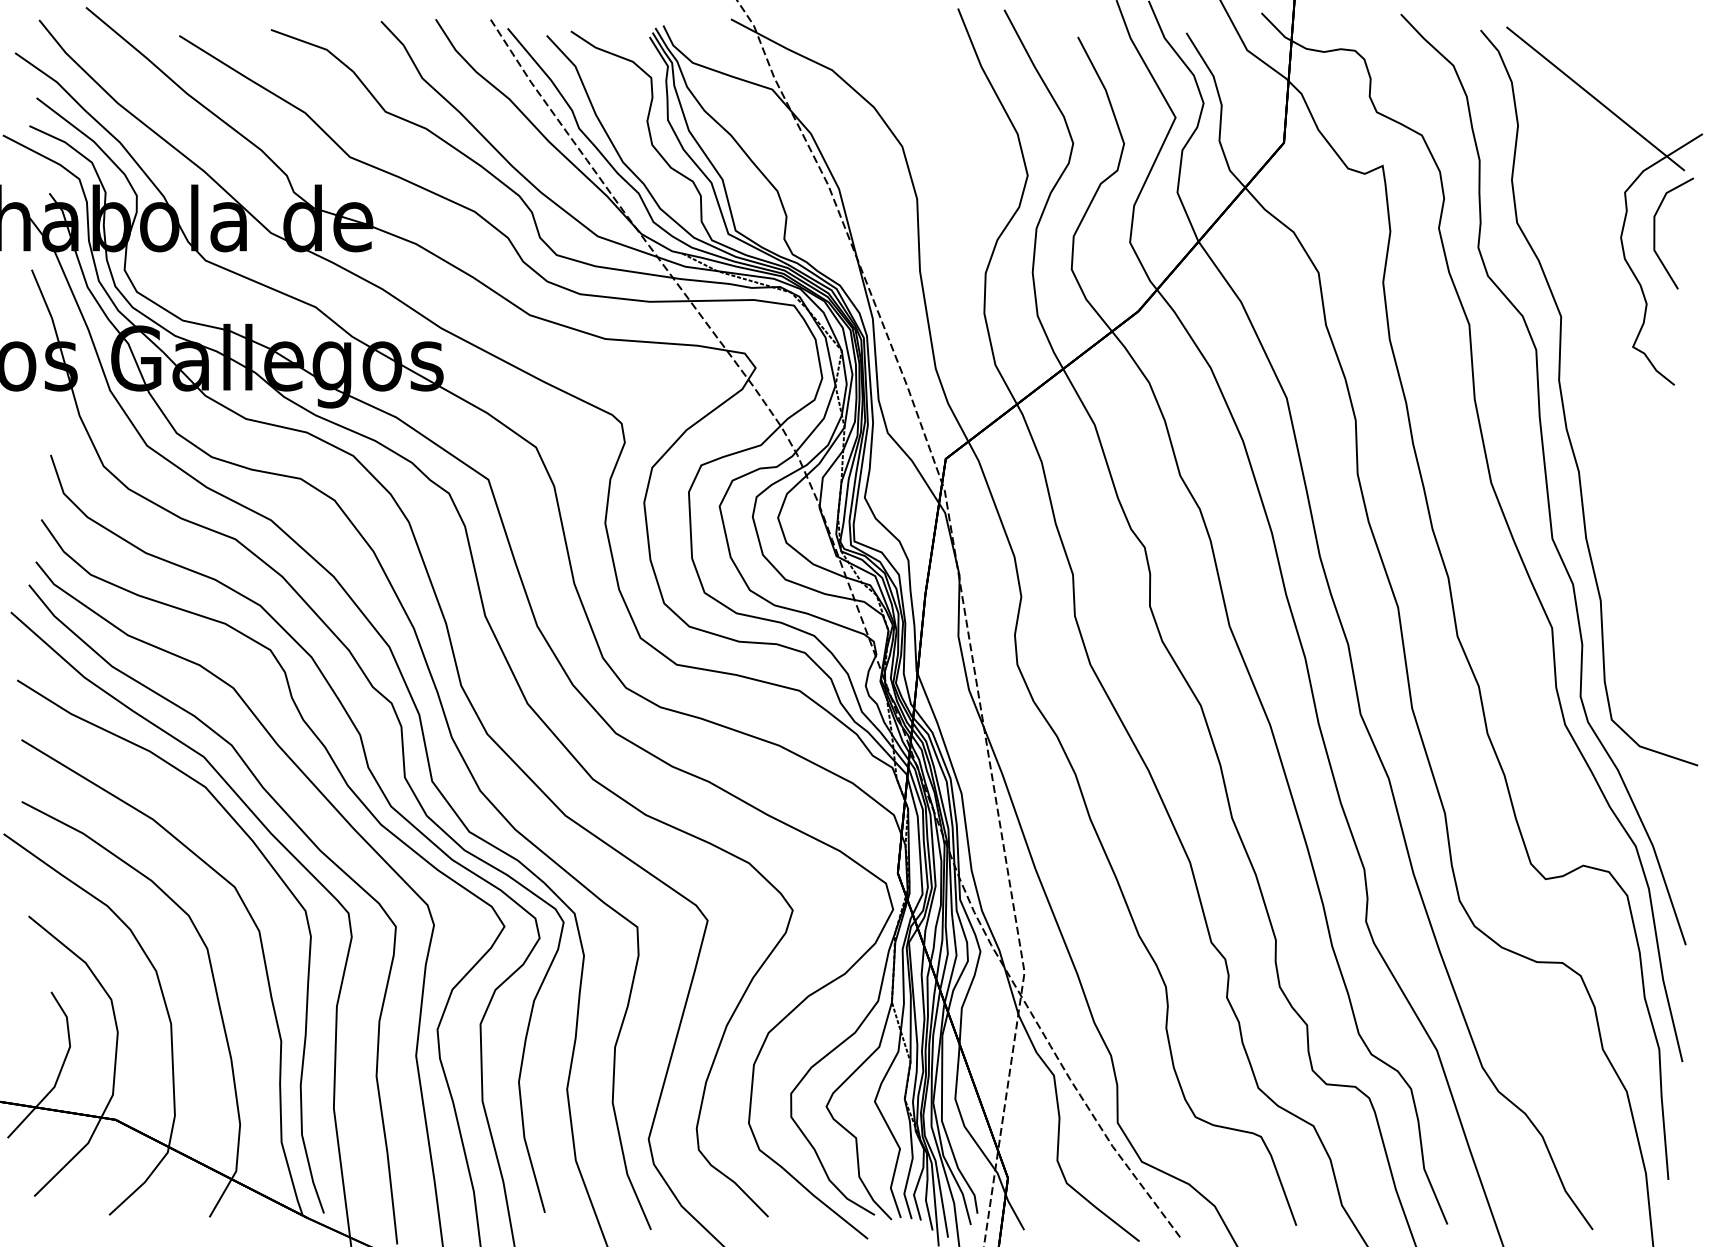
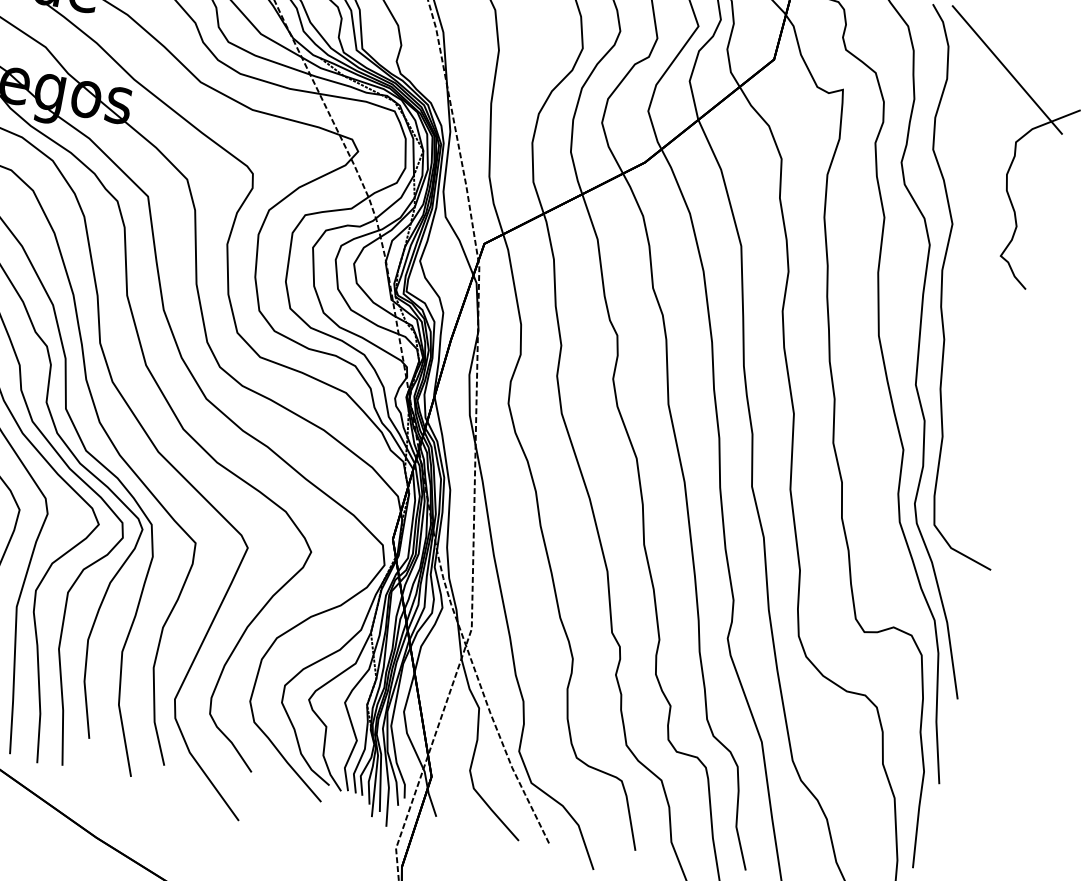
line: (1655, 233) -> (1032, 176), removed

